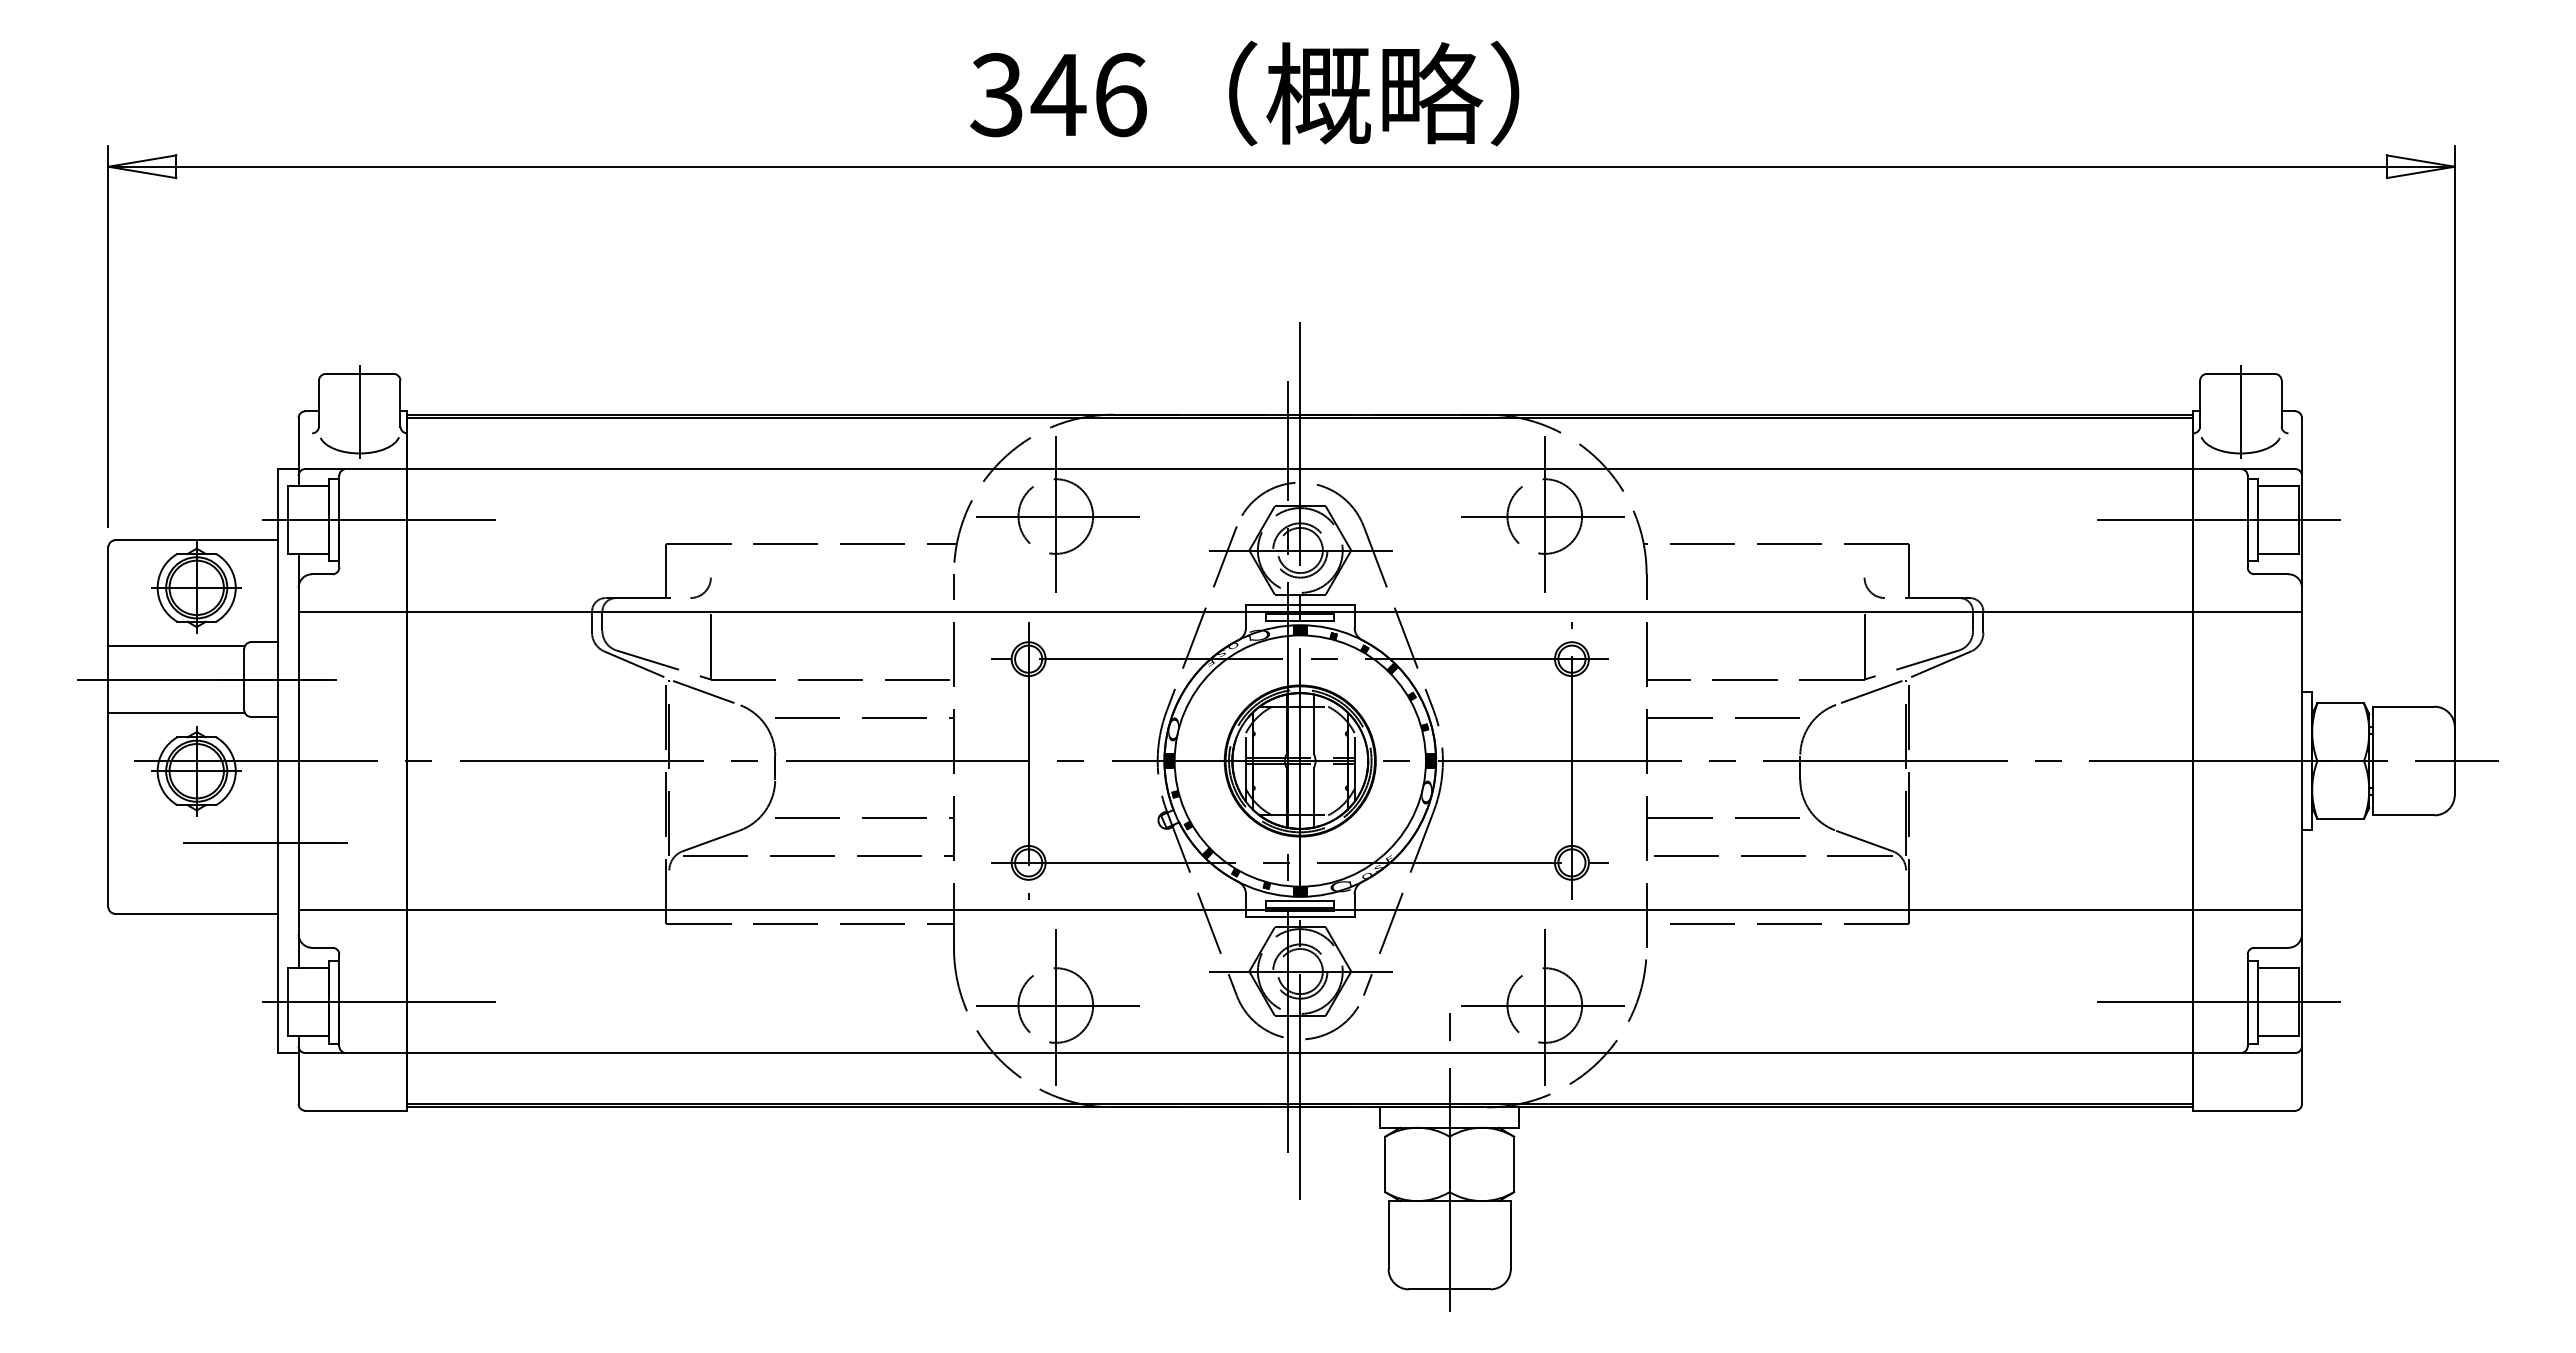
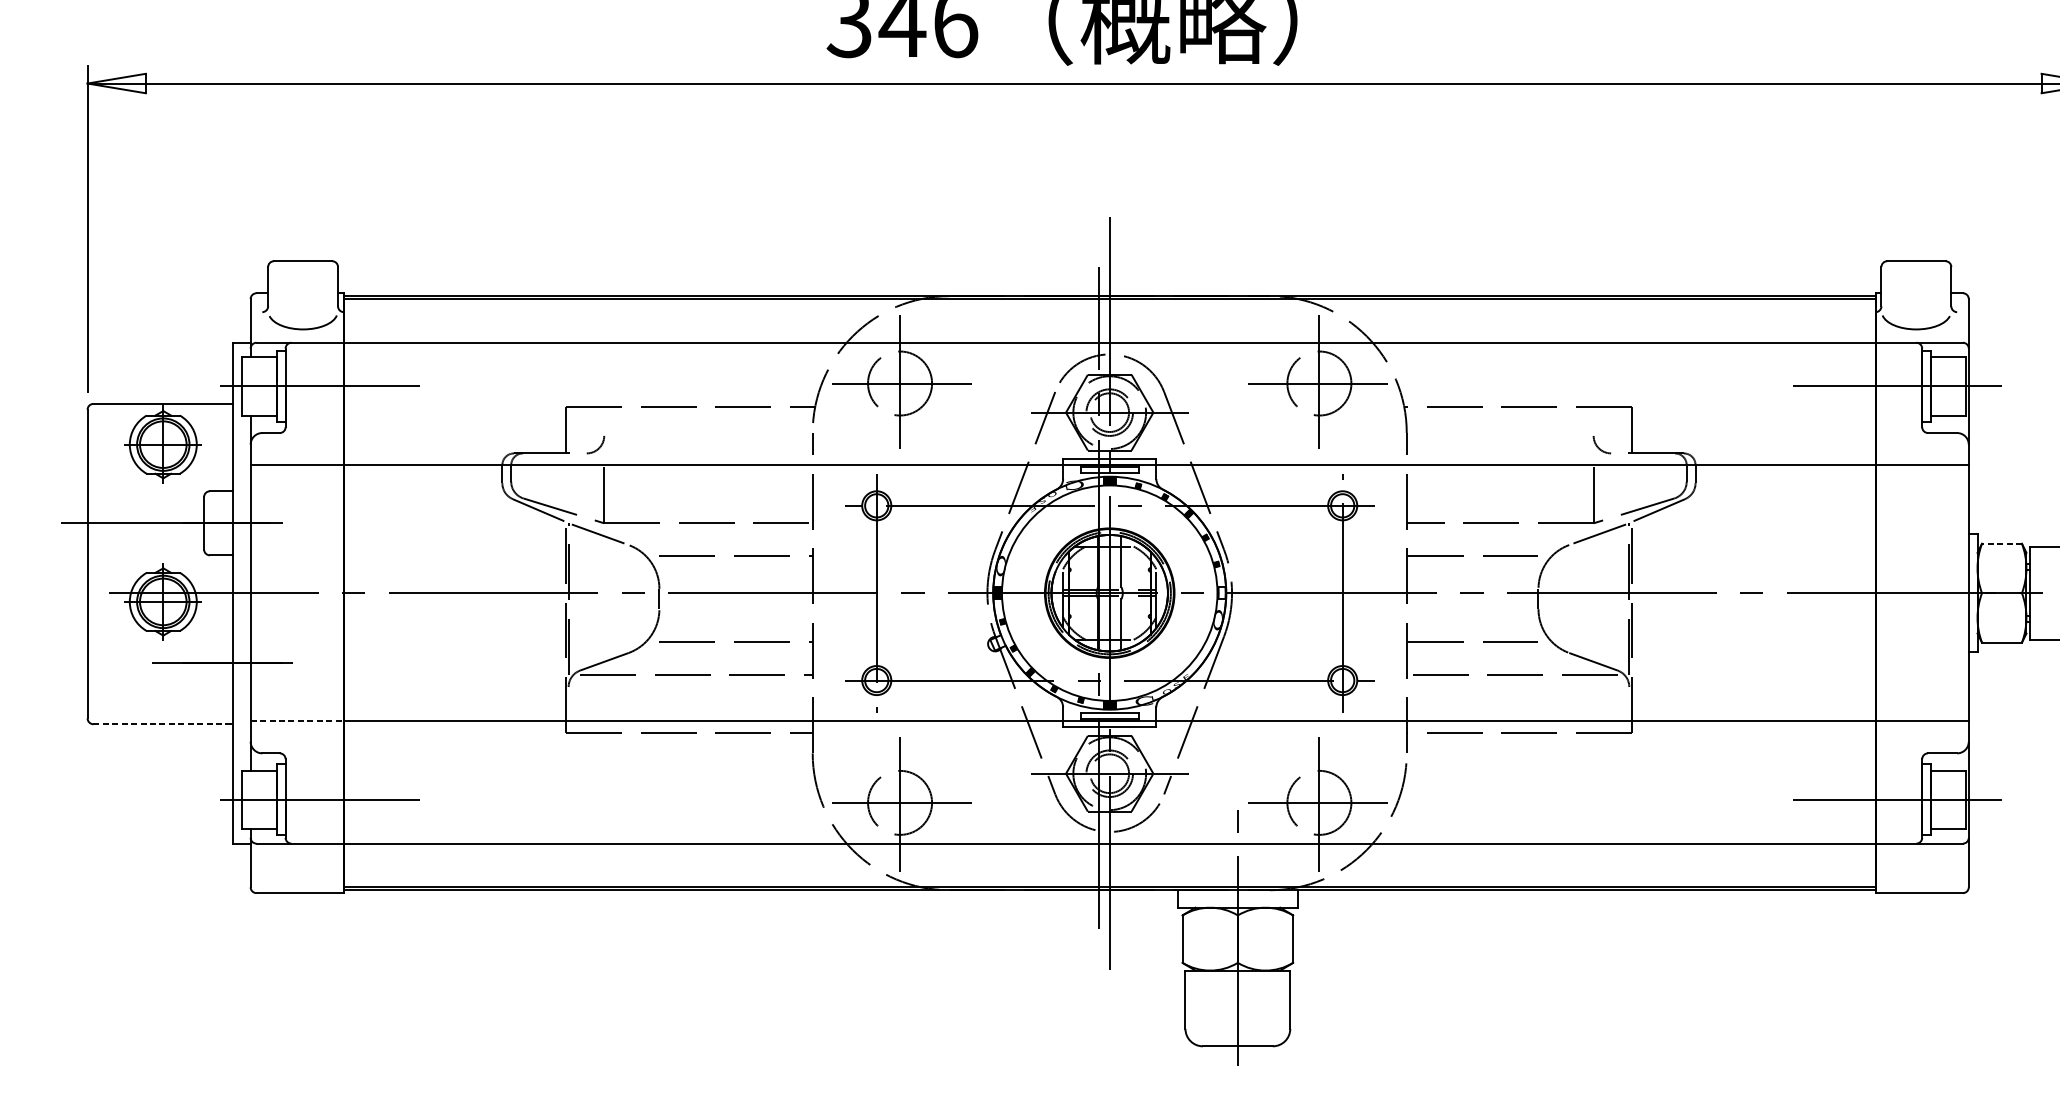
line: (359, 411) -> (302, 293), removed
line: (2240, 411) -> (1916, 293), removed
line: (176, 646) -> (145, 494), removed
line: (2340, 703) -> (2001, 543), solid -> dashed
line: (176, 712) -> (145, 551), removed
hatch: (1431, 760) -> (1222, 592), removed
line: (353, 910) -> (297, 721), solid -> dashed
line: (197, 913) -> (163, 723), solid -> dashed

